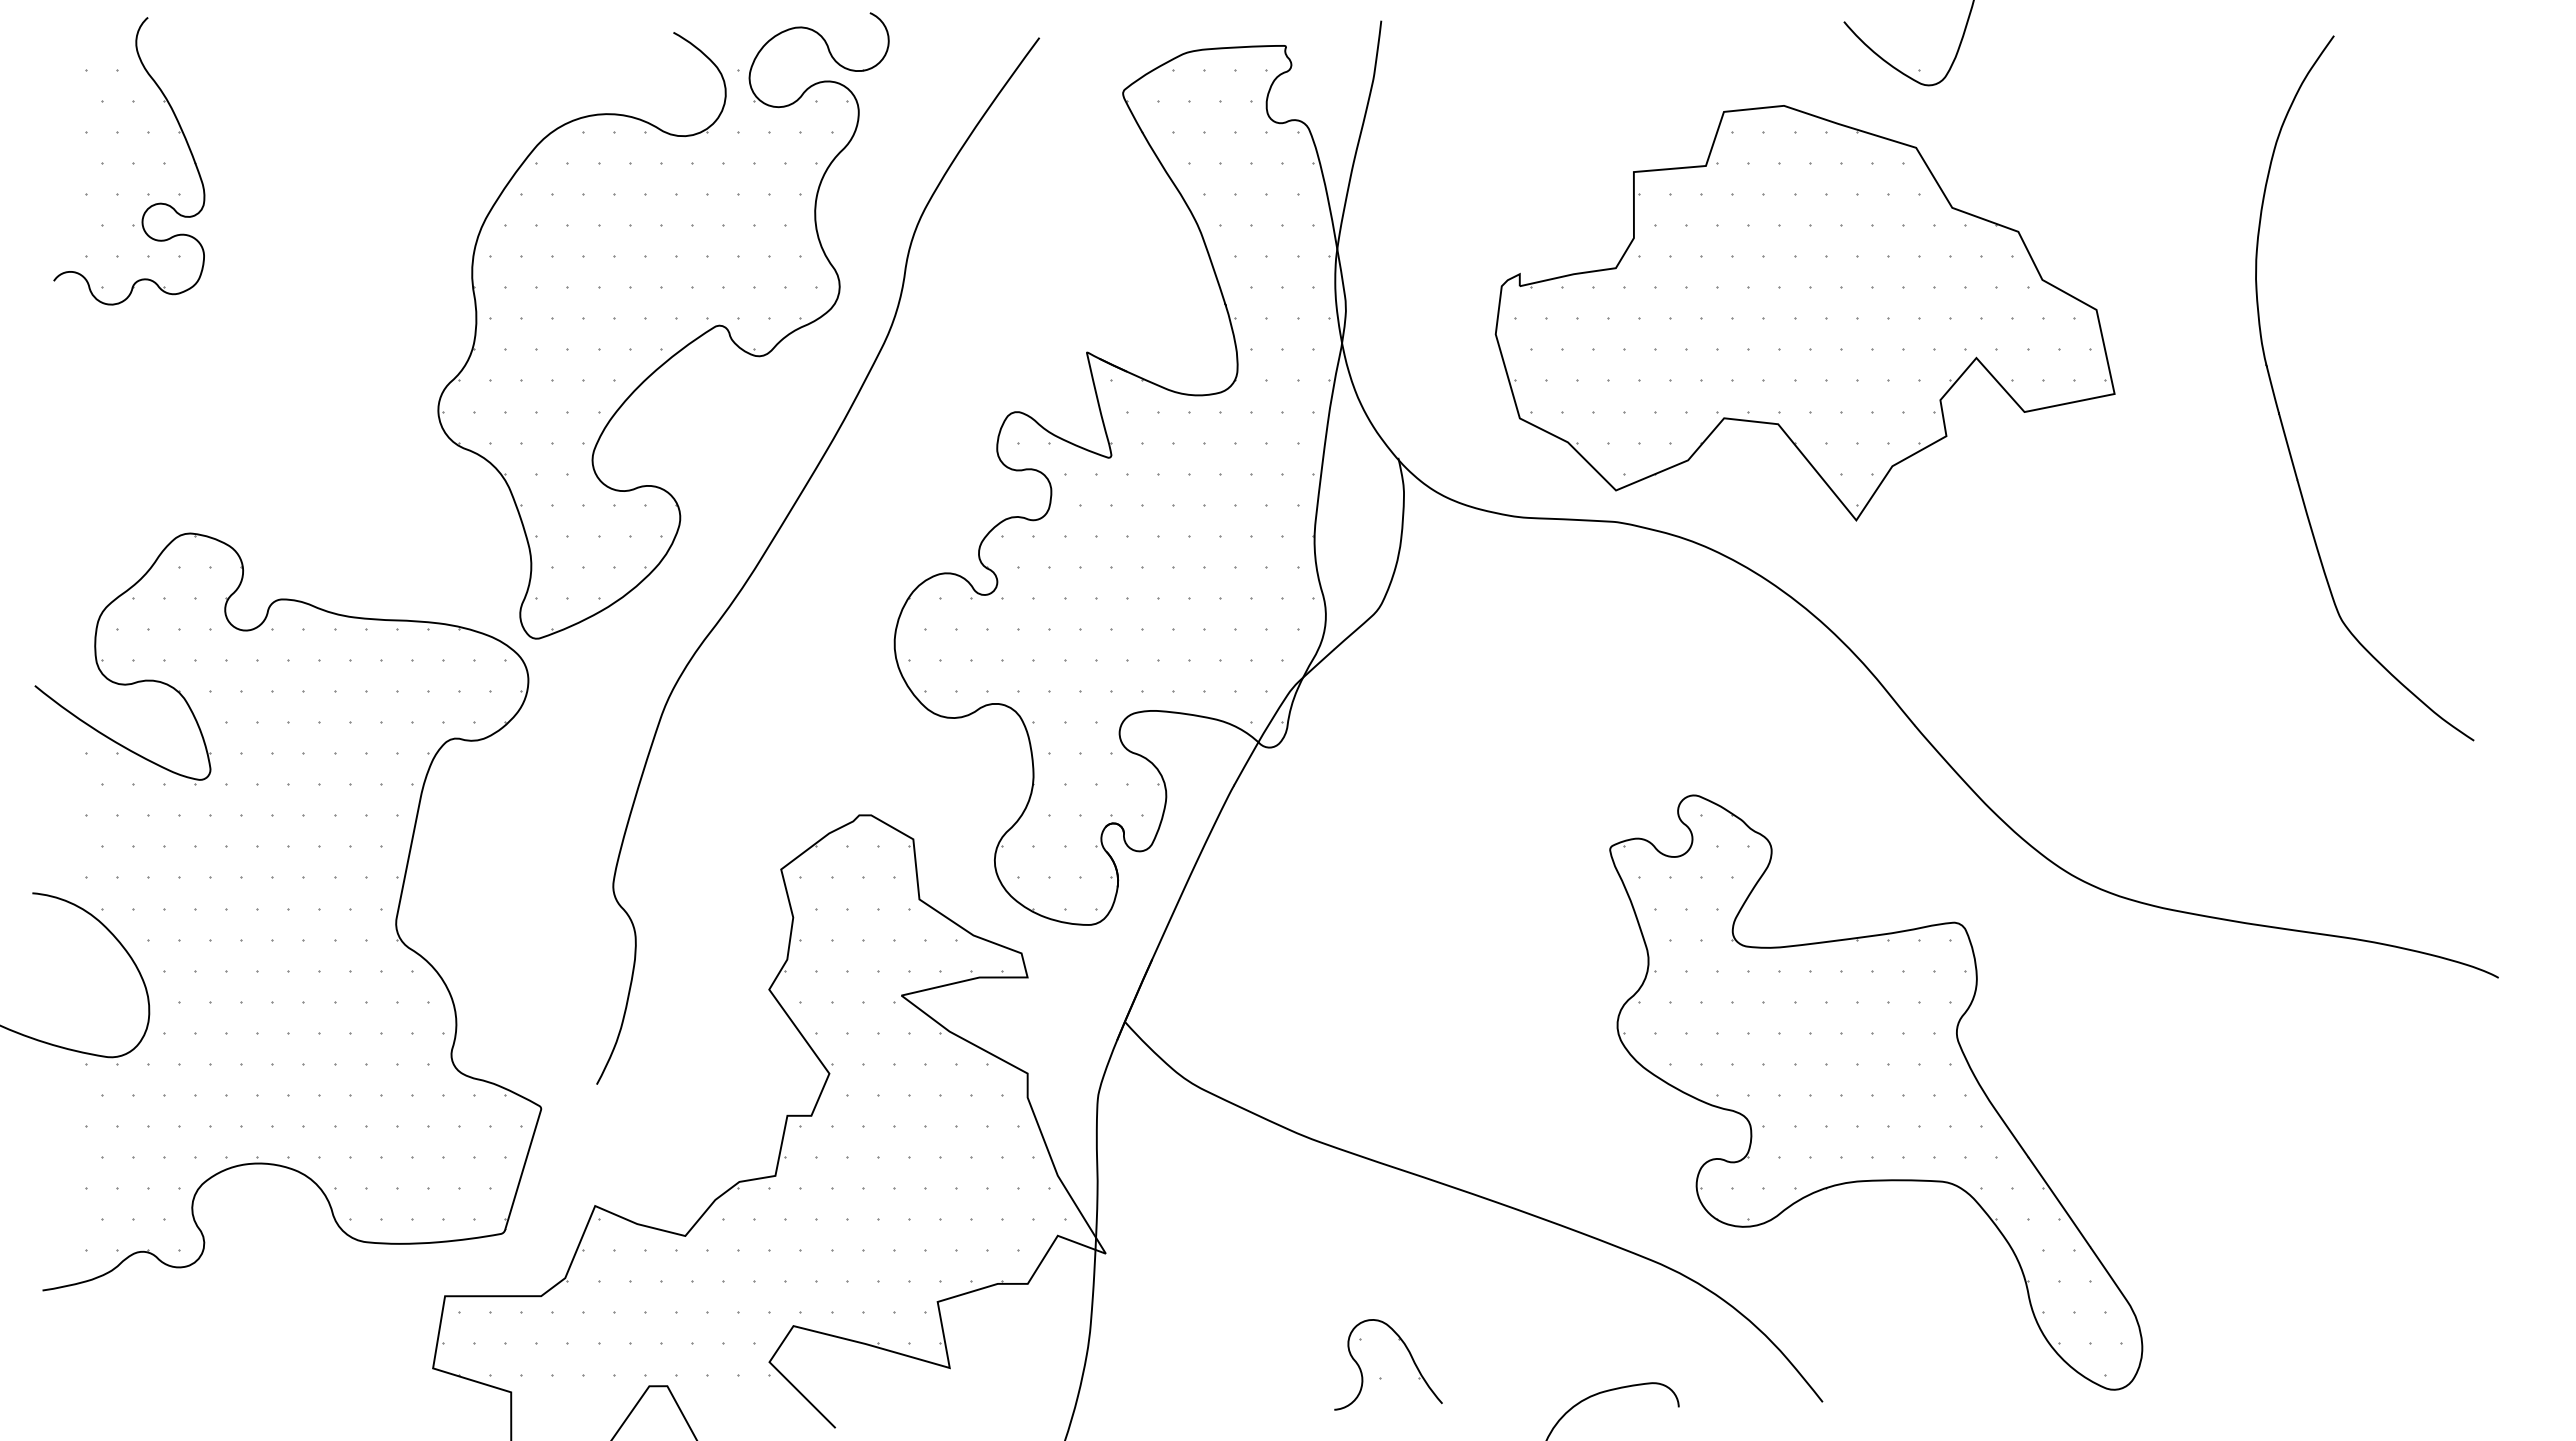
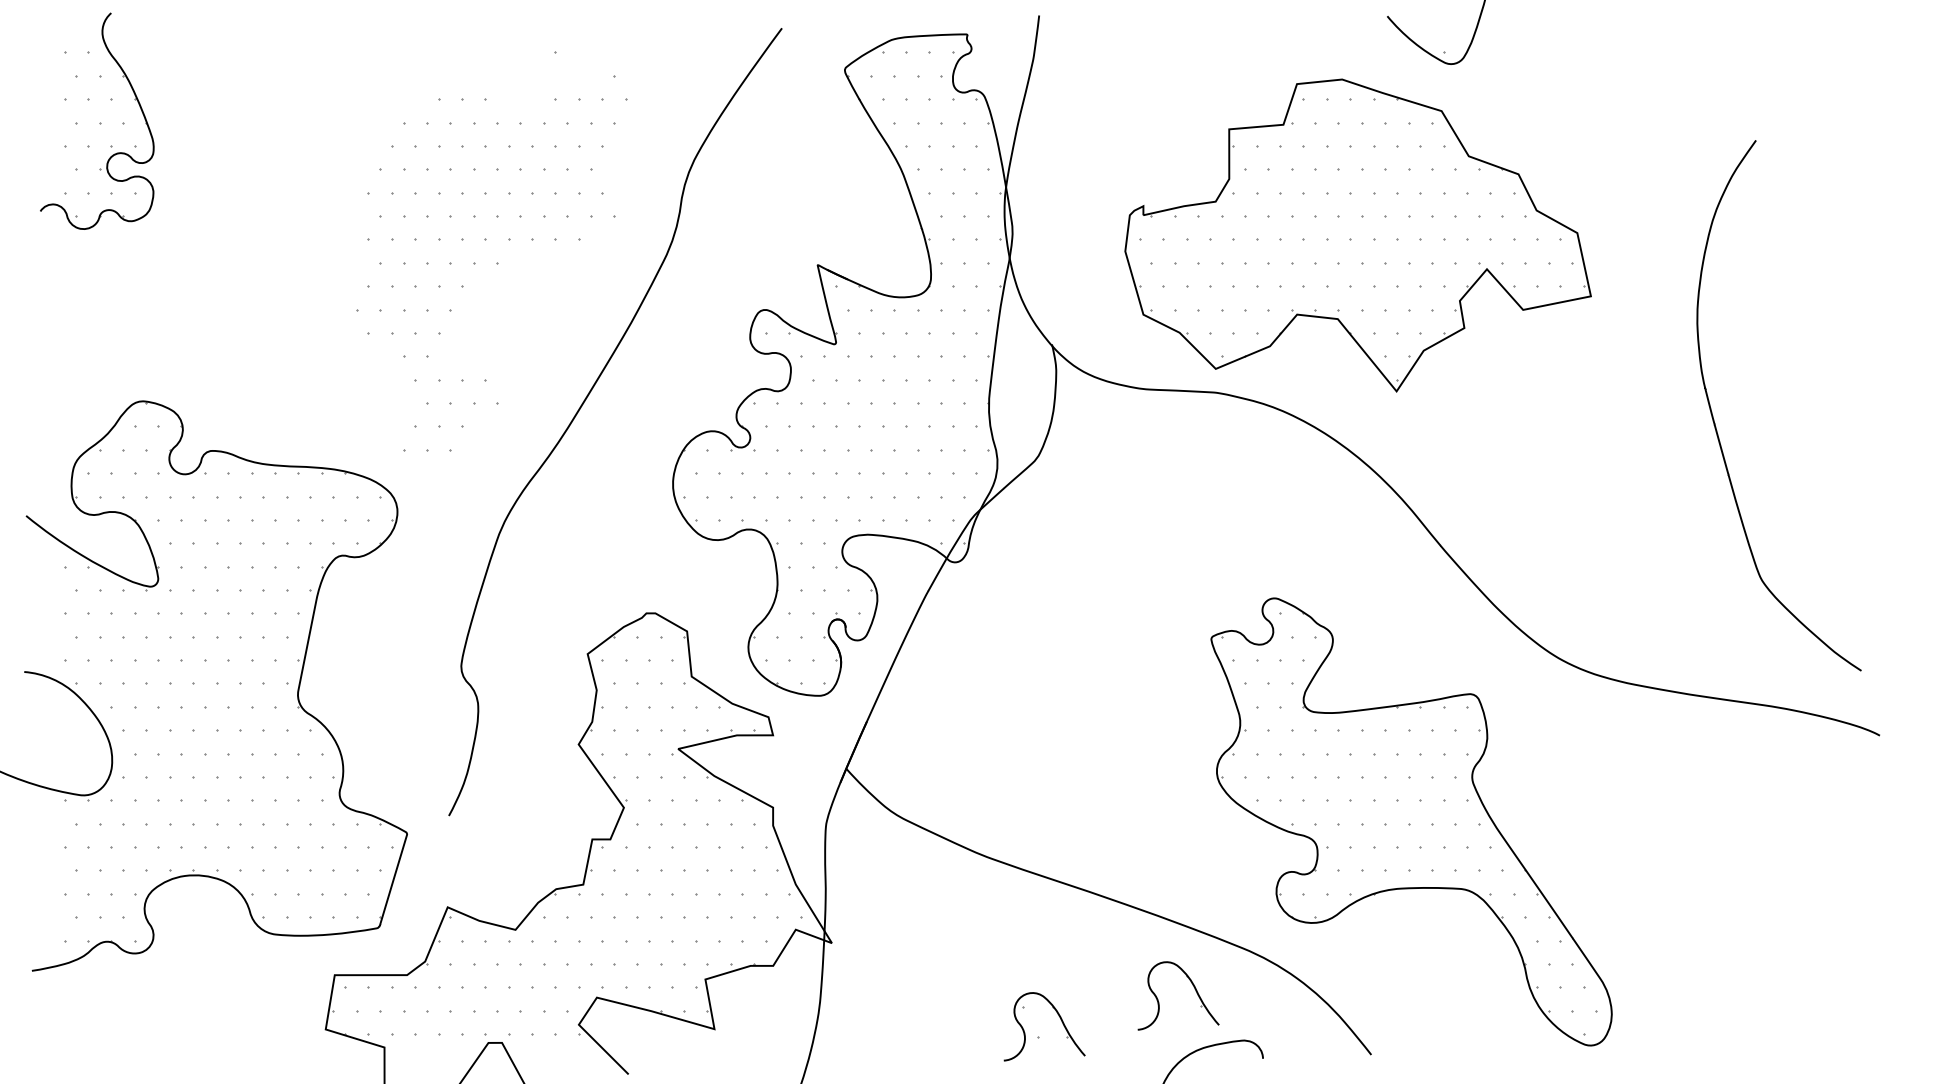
part: (682, 347) -> (513, 261), removed
curve: (2279, 410) -> (1715, 422), moved
part: (1587, 1313) -> (1194, 988), added

